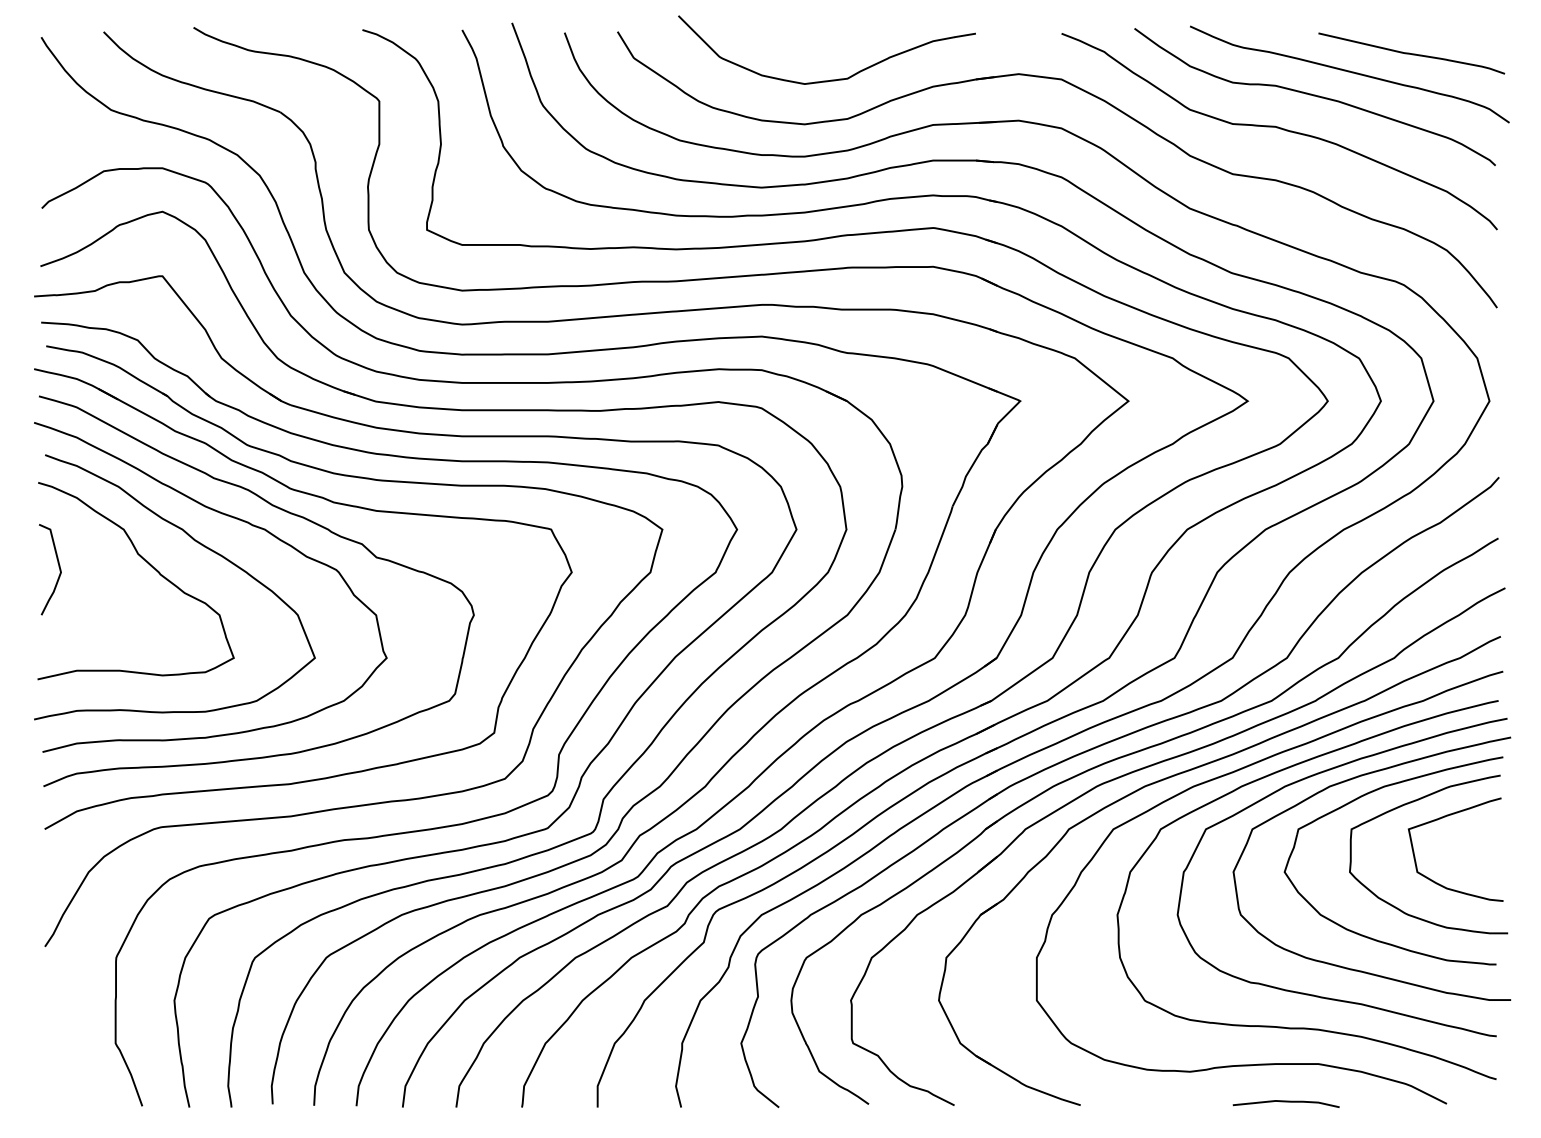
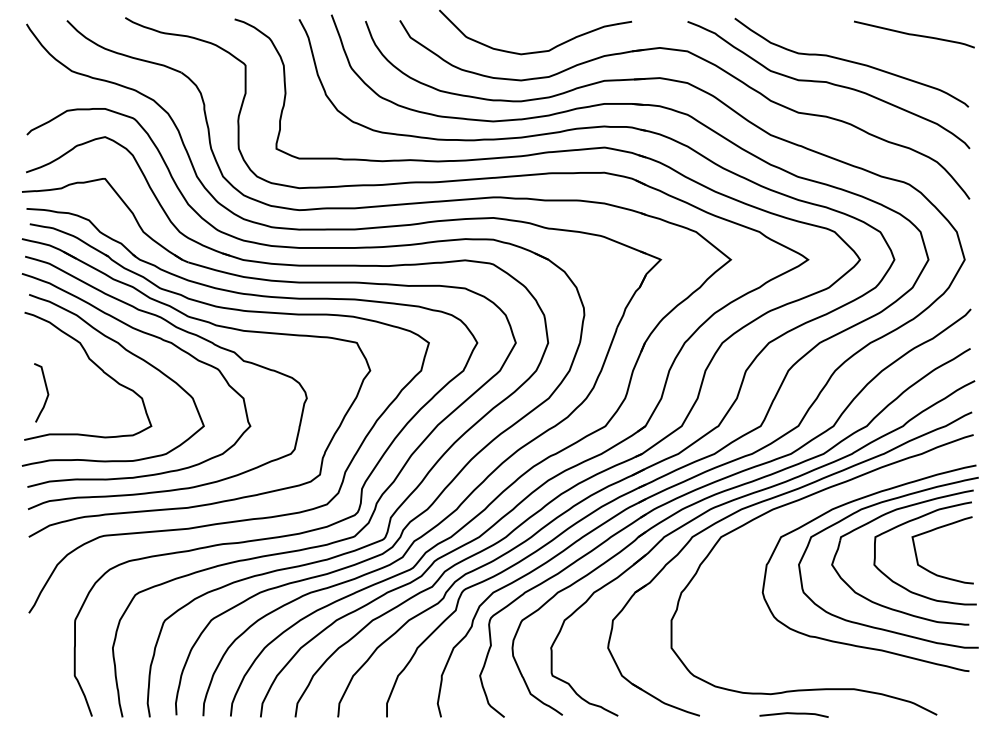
curve: (1348, 73) -> (873, 47), removed
curve: (58, 567) -> (46, 391), moved
curve: (1265, 778) -> (819, 504), removed
curve: (1285, 1103) -> (793, 714), moved

